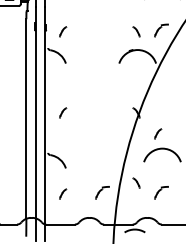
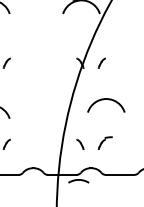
part: (158, 133) -> (102, 62), moved
part: (136, 182) -> (80, 143), moved
part: (102, 192) -> (46, 142), removed

